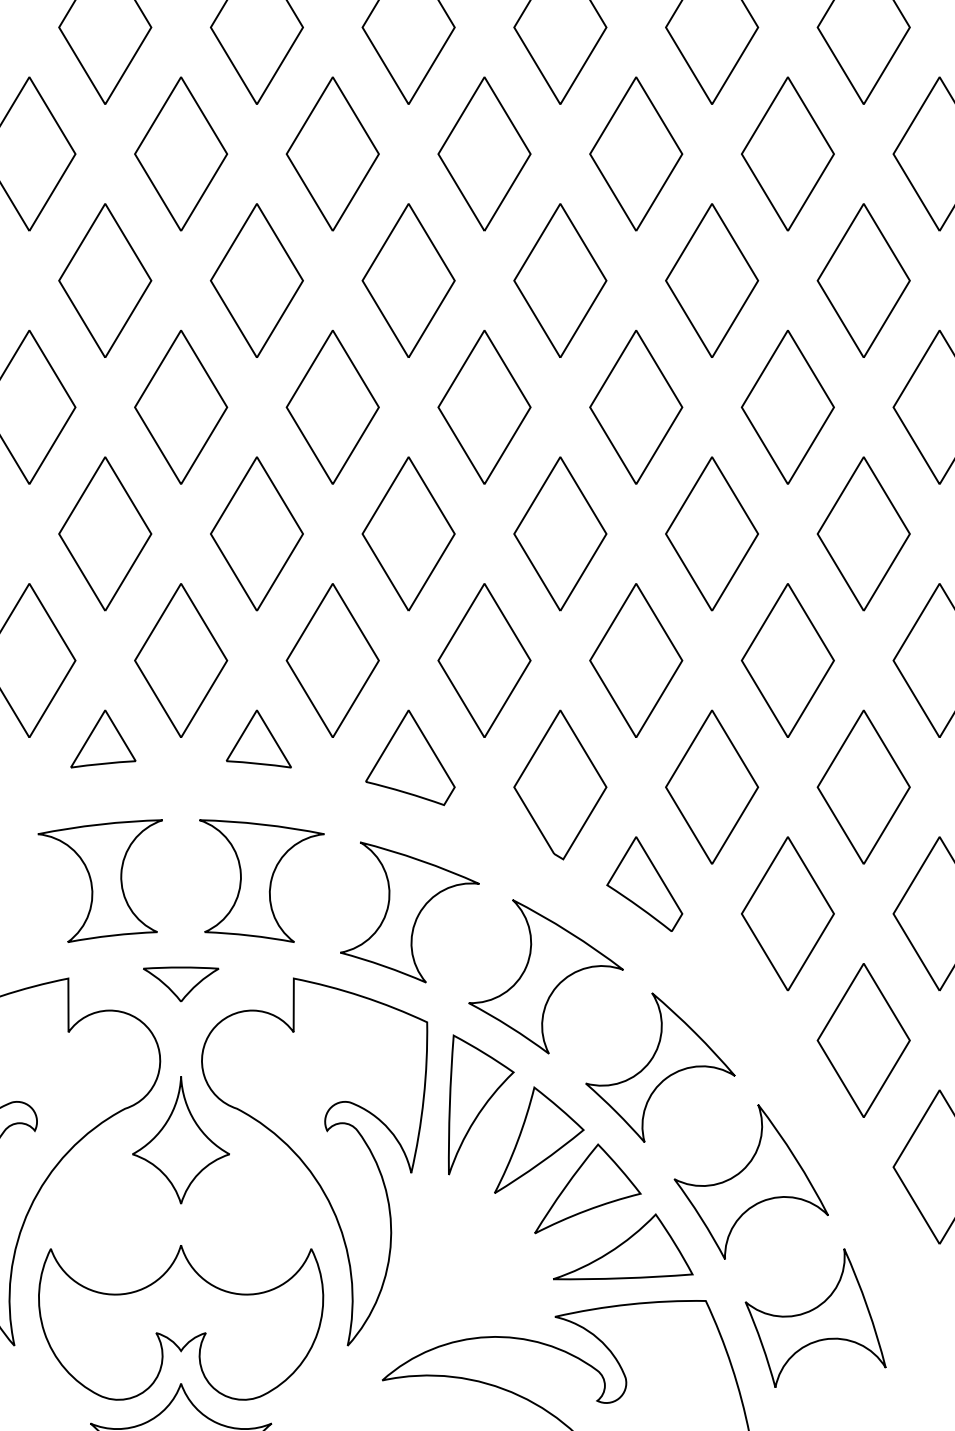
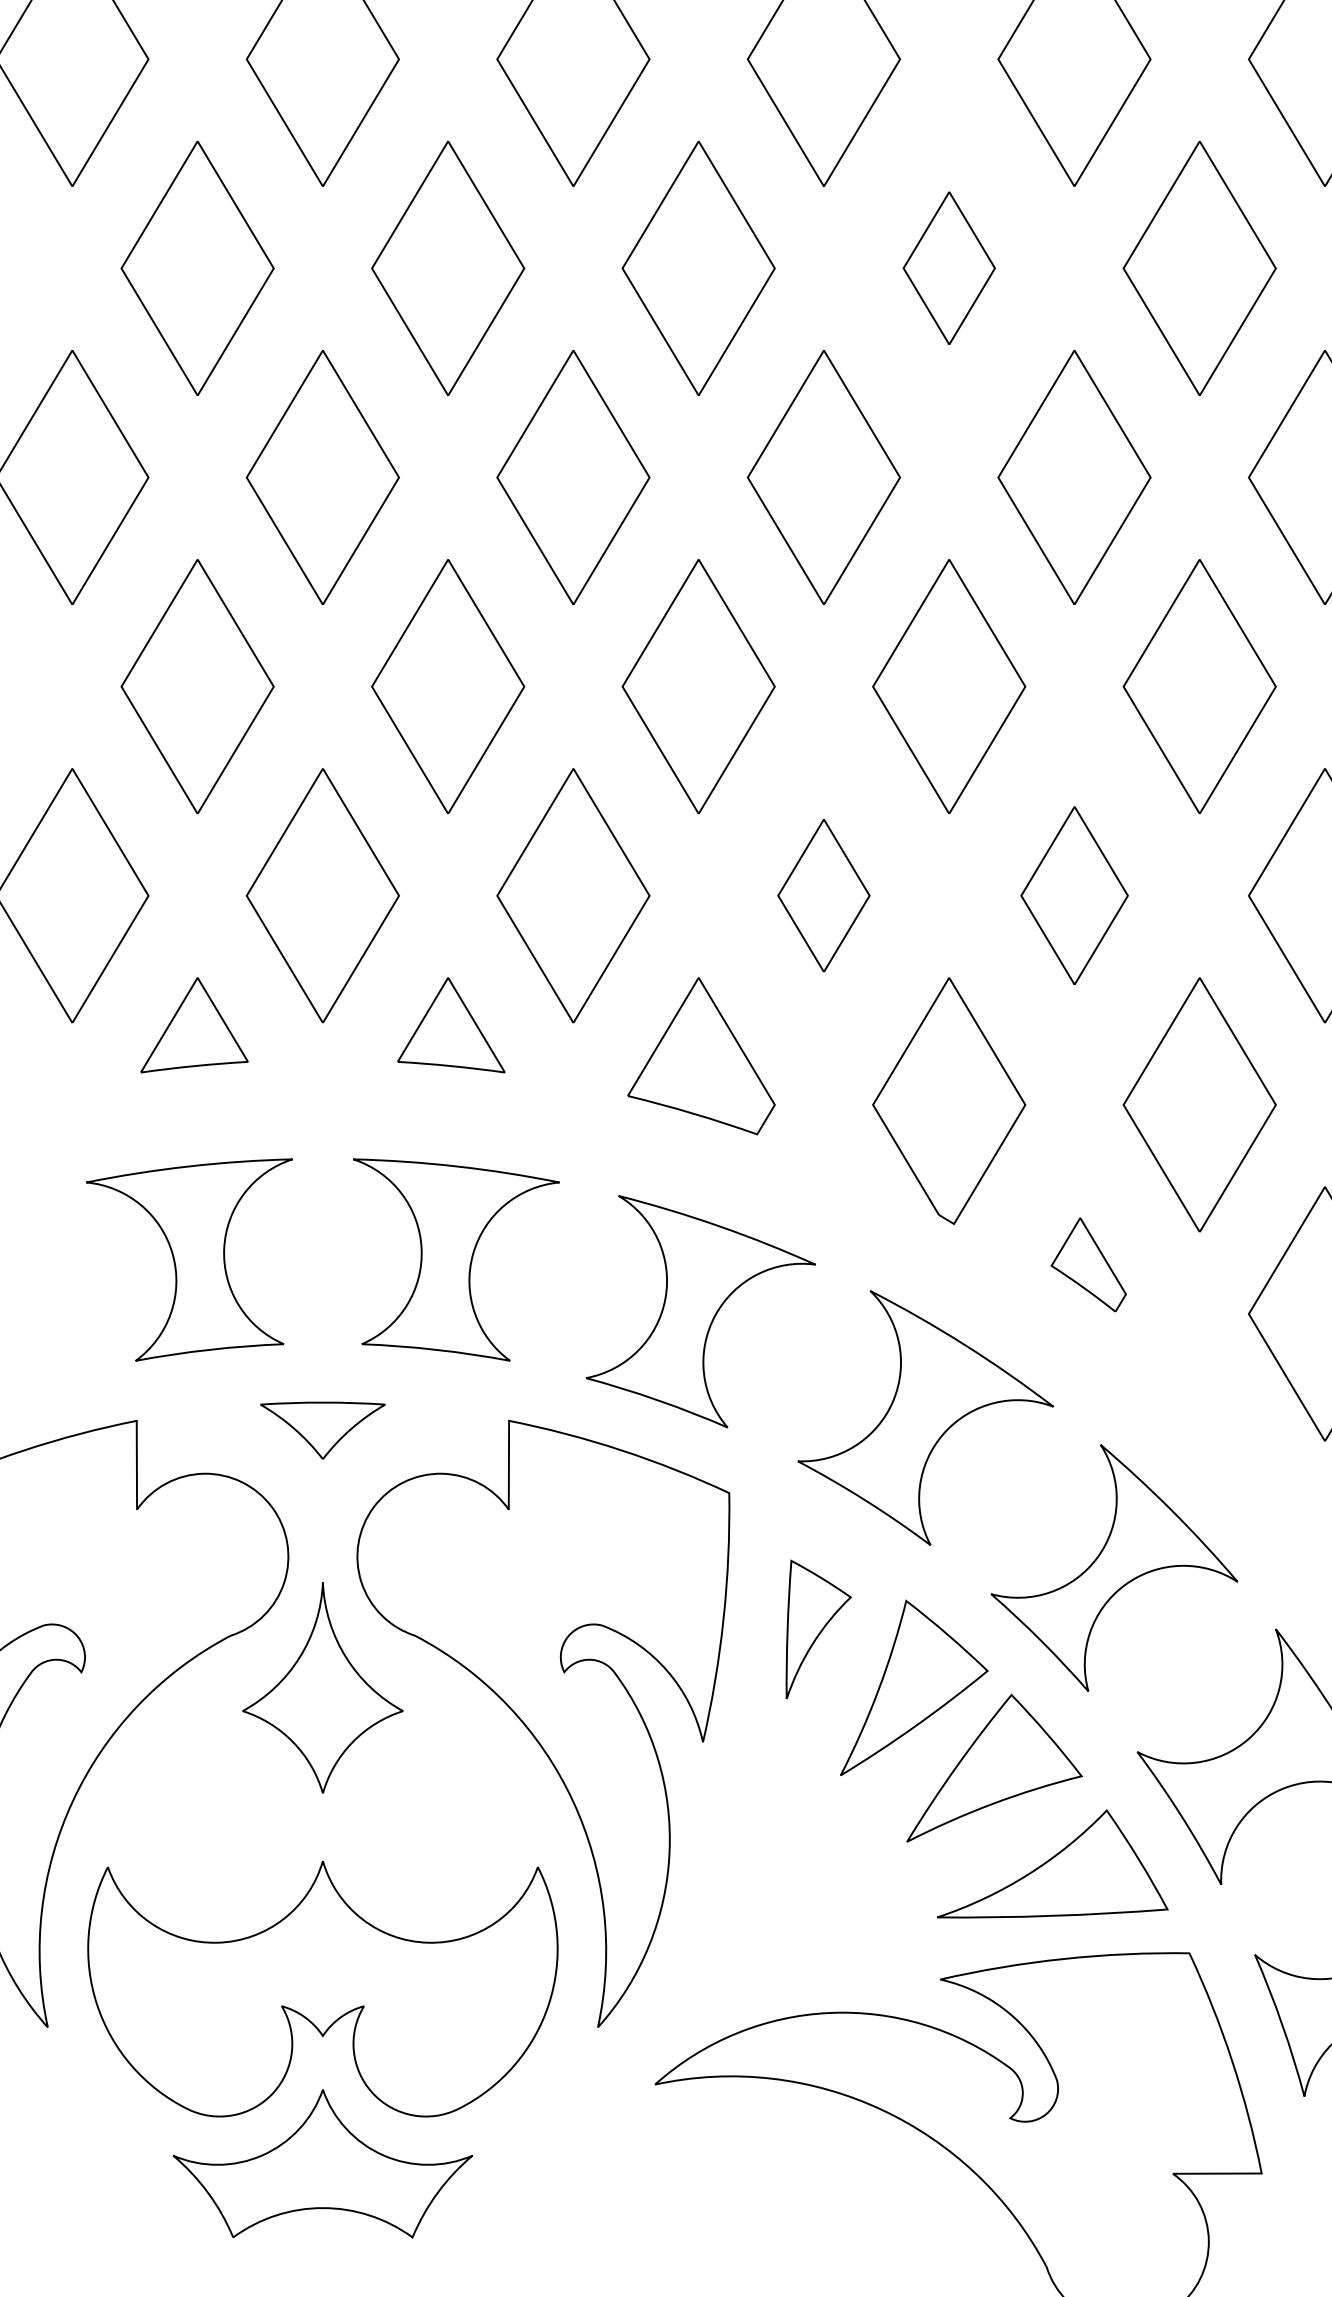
part: (560, 280) -> (949, 268), size x0.6
part: (484, 660) -> (823, 895), size x0.6
part: (636, 660) -> (1074, 895), size x0.7
part: (644, 883) -> (1088, 1263), size x0.6
part: (481, 1104) -> (818, 1628), size x0.6

